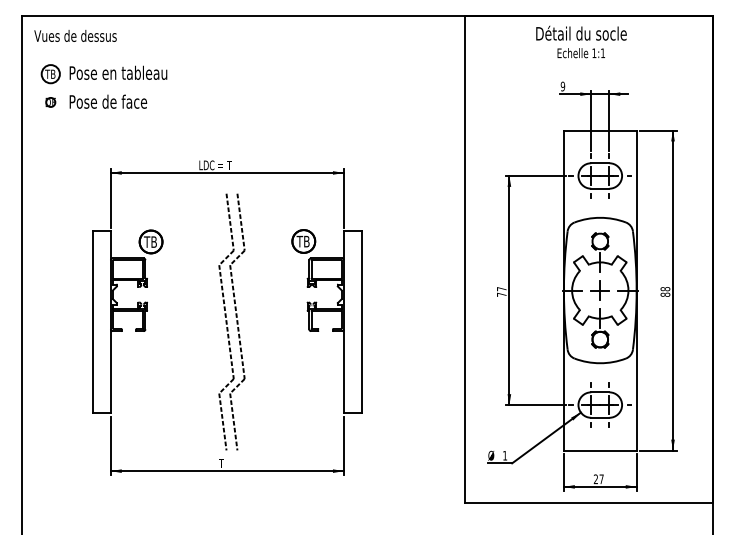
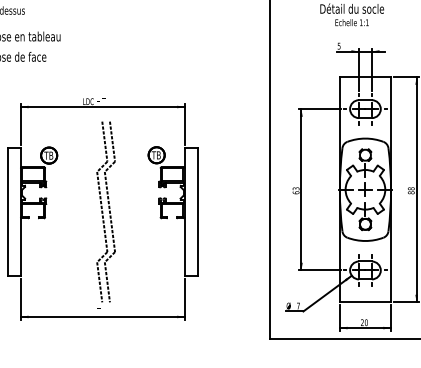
text: (562, 86) -> (338, 46), 9 -> 5
text: (501, 291) -> (295, 190), 77 -> 63
text: (505, 455) -> (298, 305), 1 -> 7
text: (601, 479) -> (366, 322), 27 -> 20

